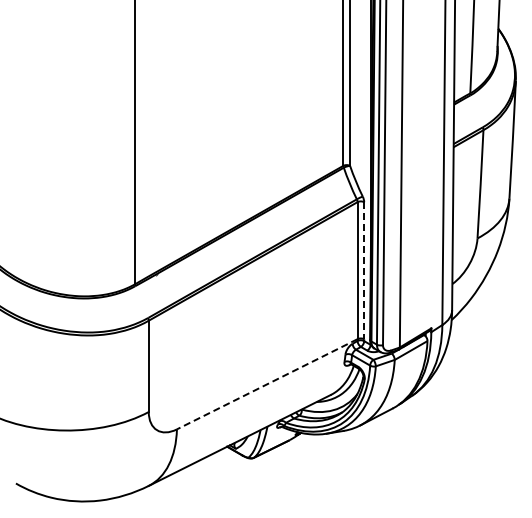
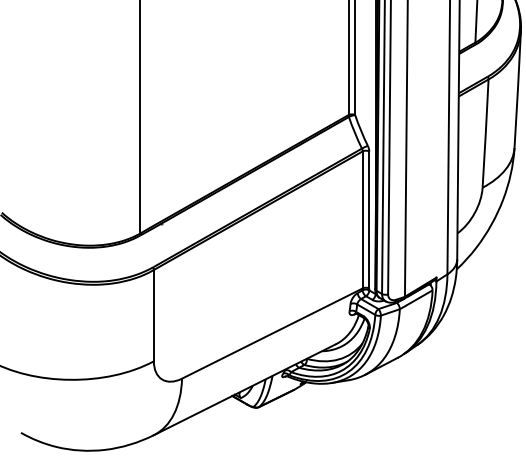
line: (364, 270) -> (369, 219), dashed -> solid
line: (267, 384) -> (272, 333), dashed -> solid

